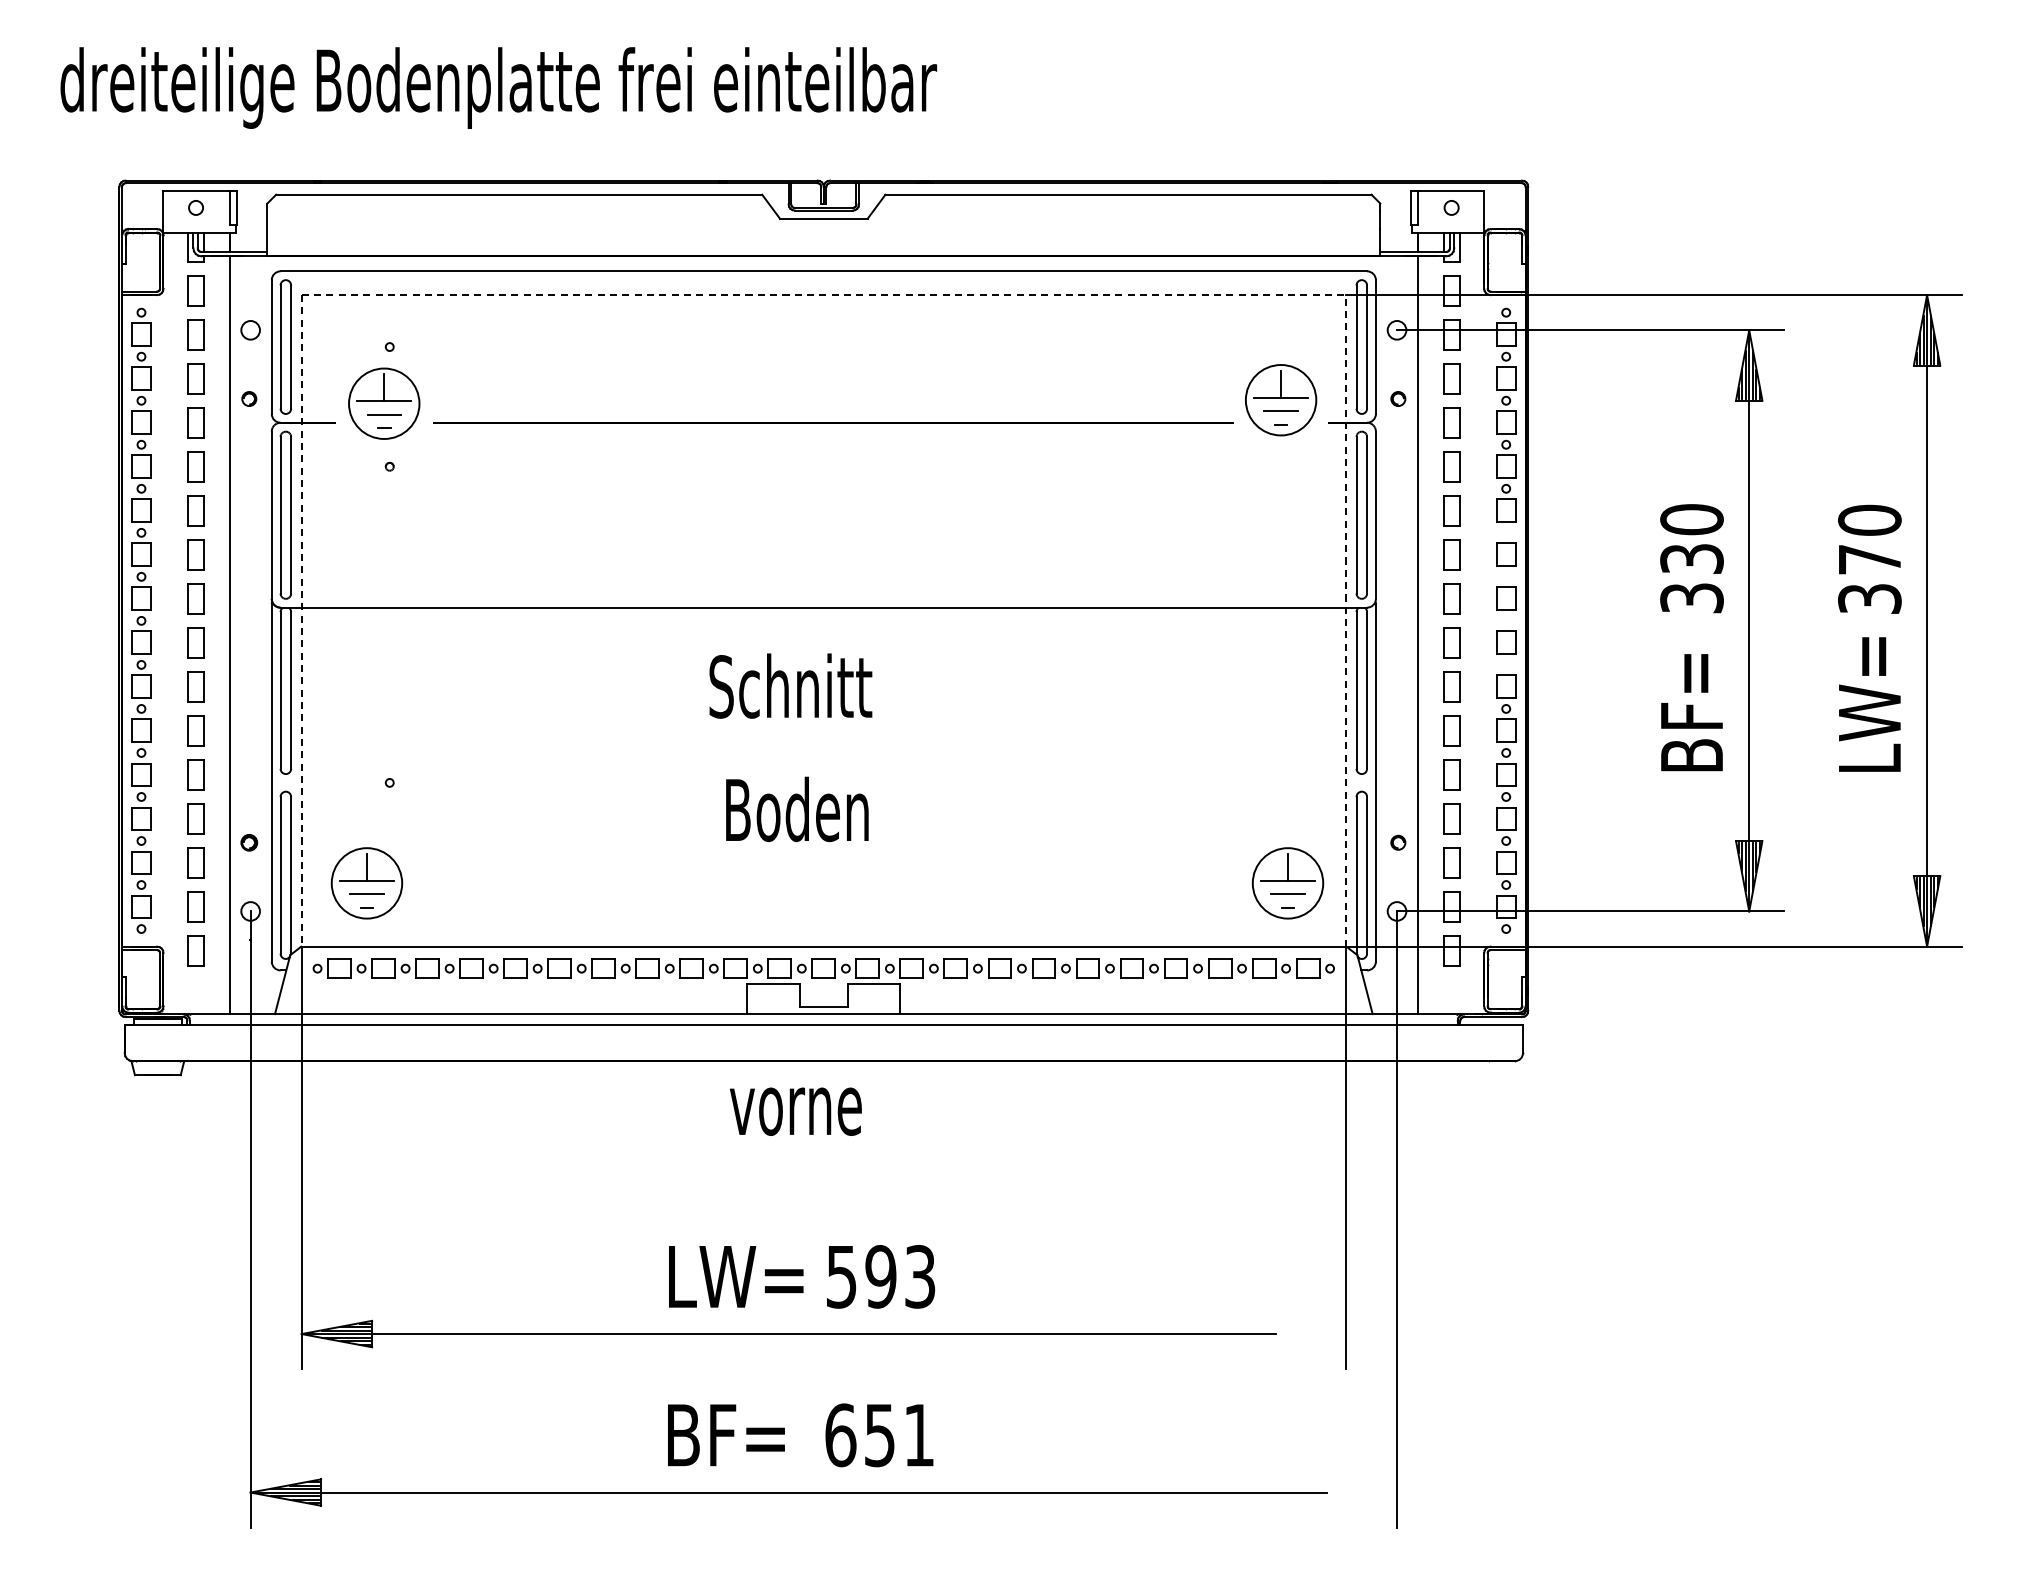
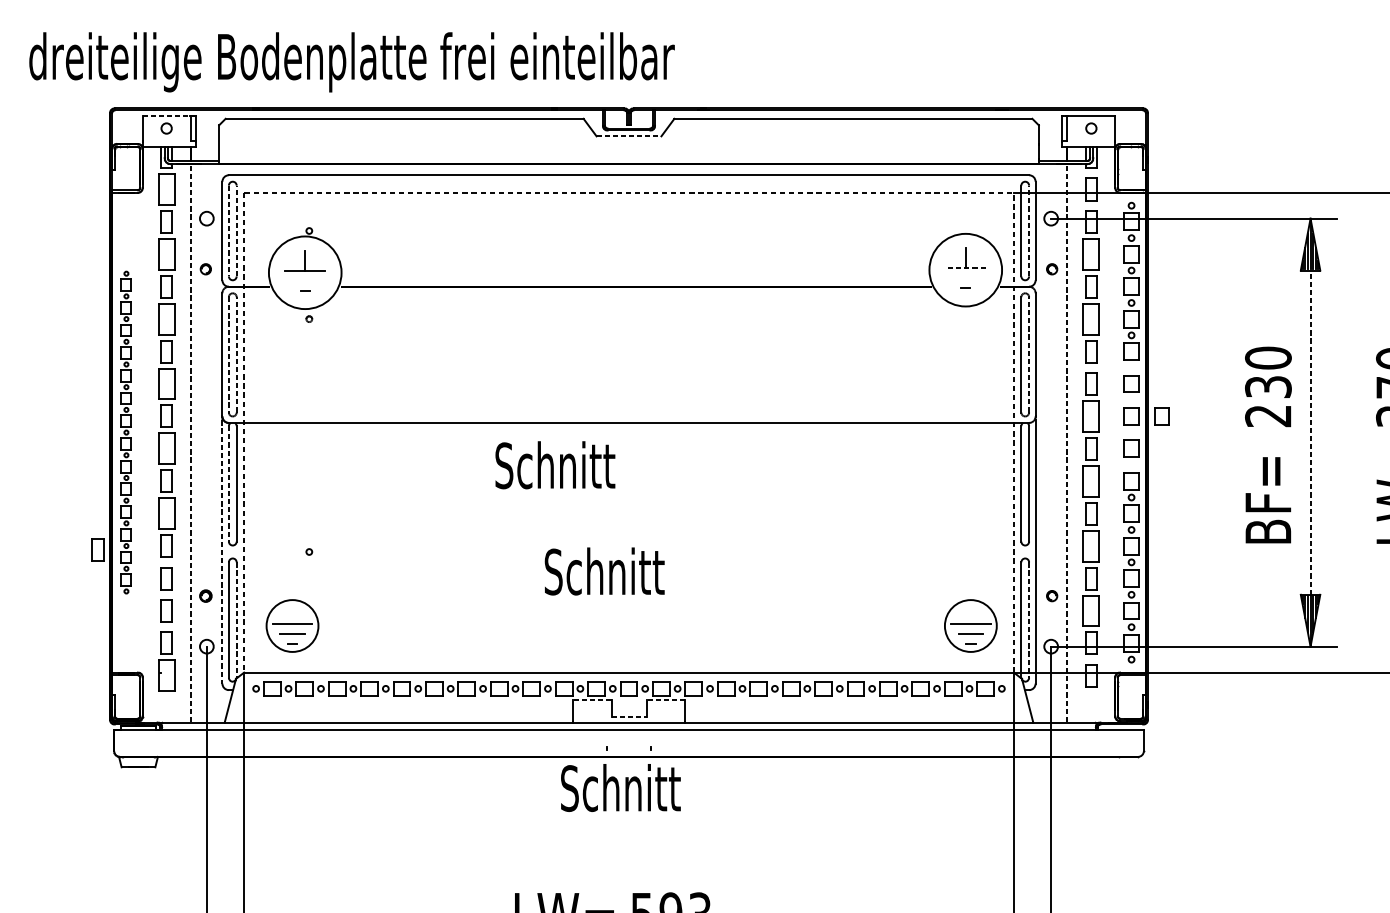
text: (498, 87) -> (351, 61), moved
line: (196, 191) -> (166, 116), solid -> dashed
line: (824, 218) -> (629, 136), solid -> dashed
part: (195, 290) -> (166, 189), size x1.4
line: (280, 347) -> (228, 231), solid -> dashed
line: (291, 347) -> (236, 231), solid -> dashed
line: (1367, 347) -> (1029, 231), solid -> dashed
part: (195, 378) -> (166, 254), size x1.4
part: (1451, 378) -> (1091, 254), size x1.4
line: (1280, 397) -> (965, 268), solid -> dashed
circle: (1280, 400) -> (965, 270), size x1.4
circle: (384, 403) -> (305, 272), size x1.4
line: (1280, 411) -> (965, 278), removed
line: (383, 414) -> (304, 280), removed
part: (195, 466) -> (166, 318), size x1.4
part: (1451, 466) -> (1091, 318), size x1.4
line: (291, 514) -> (236, 354), solid -> dashed
line: (1367, 514) -> (1029, 354), solid -> dashed
line: (280, 515) -> (228, 355), solid -> dashed
part: (195, 554) -> (166, 383), size x1.4
part: (1451, 598) -> (1091, 416), size x1.4
part: (1547, 598) -> (1161, 416), added
text: (1691, 598) -> (1268, 416), 330 -> 230
part: (141, 620) -> (126, 432), size x0.7
line: (1749, 620) -> (1310, 432), solid -> dashed
line: (229, 634) -> (191, 442), solid -> dashed
line: (1418, 634) -> (1066, 442), solid -> dashed
part: (195, 642) -> (166, 448), size x1.4
text: (790, 685) -> (555, 464), moved
part: (1451, 686) -> (1091, 481), size x1.4
line: (280, 690) -> (228, 483), solid -> dashed
part: (195, 730) -> (166, 513), size x1.4
part: (1451, 774) -> (1091, 545), size x1.4
part: (102, 779) -> (97, 549), added
line: (271, 782) -> (222, 551), solid -> dashed
text: (790, 809) -> (604, 571), Boden -> Schnitt
part: (1451, 862) -> (1091, 610), size x1.4
line: (366, 866) -> (292, 613), removed
line: (1288, 866) -> (971, 613), removed
line: (291, 875) -> (236, 620), solid -> dashed
line: (1367, 875) -> (1029, 620), solid -> dashed
part: (195, 950) -> (166, 675), size x1.4
line: (773, 983) -> (591, 699), solid -> dashed
line: (873, 983) -> (665, 699), solid -> dashed
line: (823, 1007) -> (628, 717), solid -> dashed
text: (812, 1102) -> (620, 787), vorne -> Schnitt

